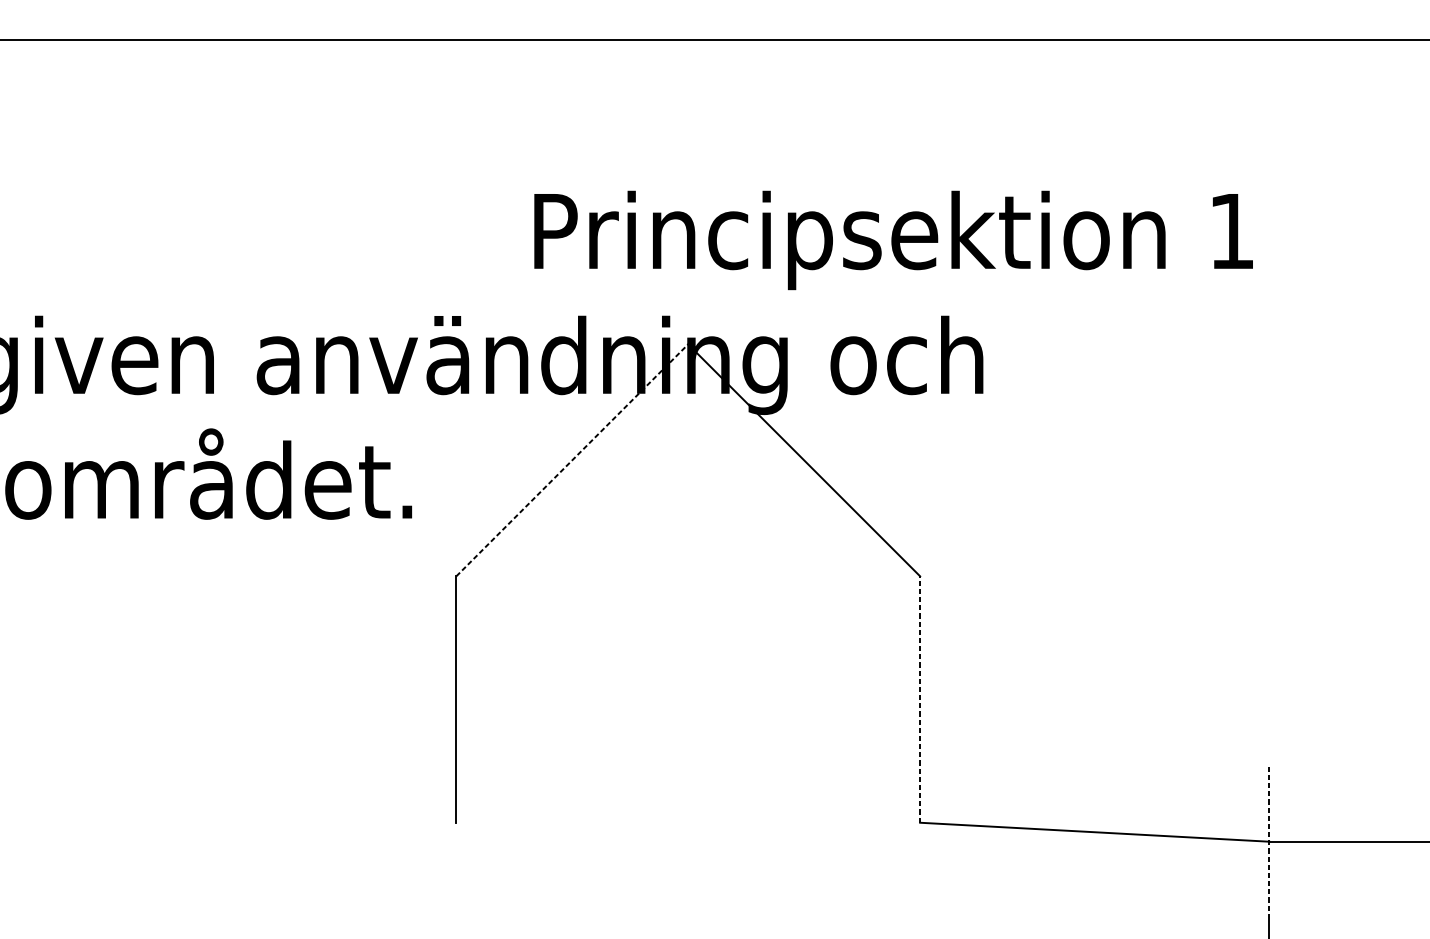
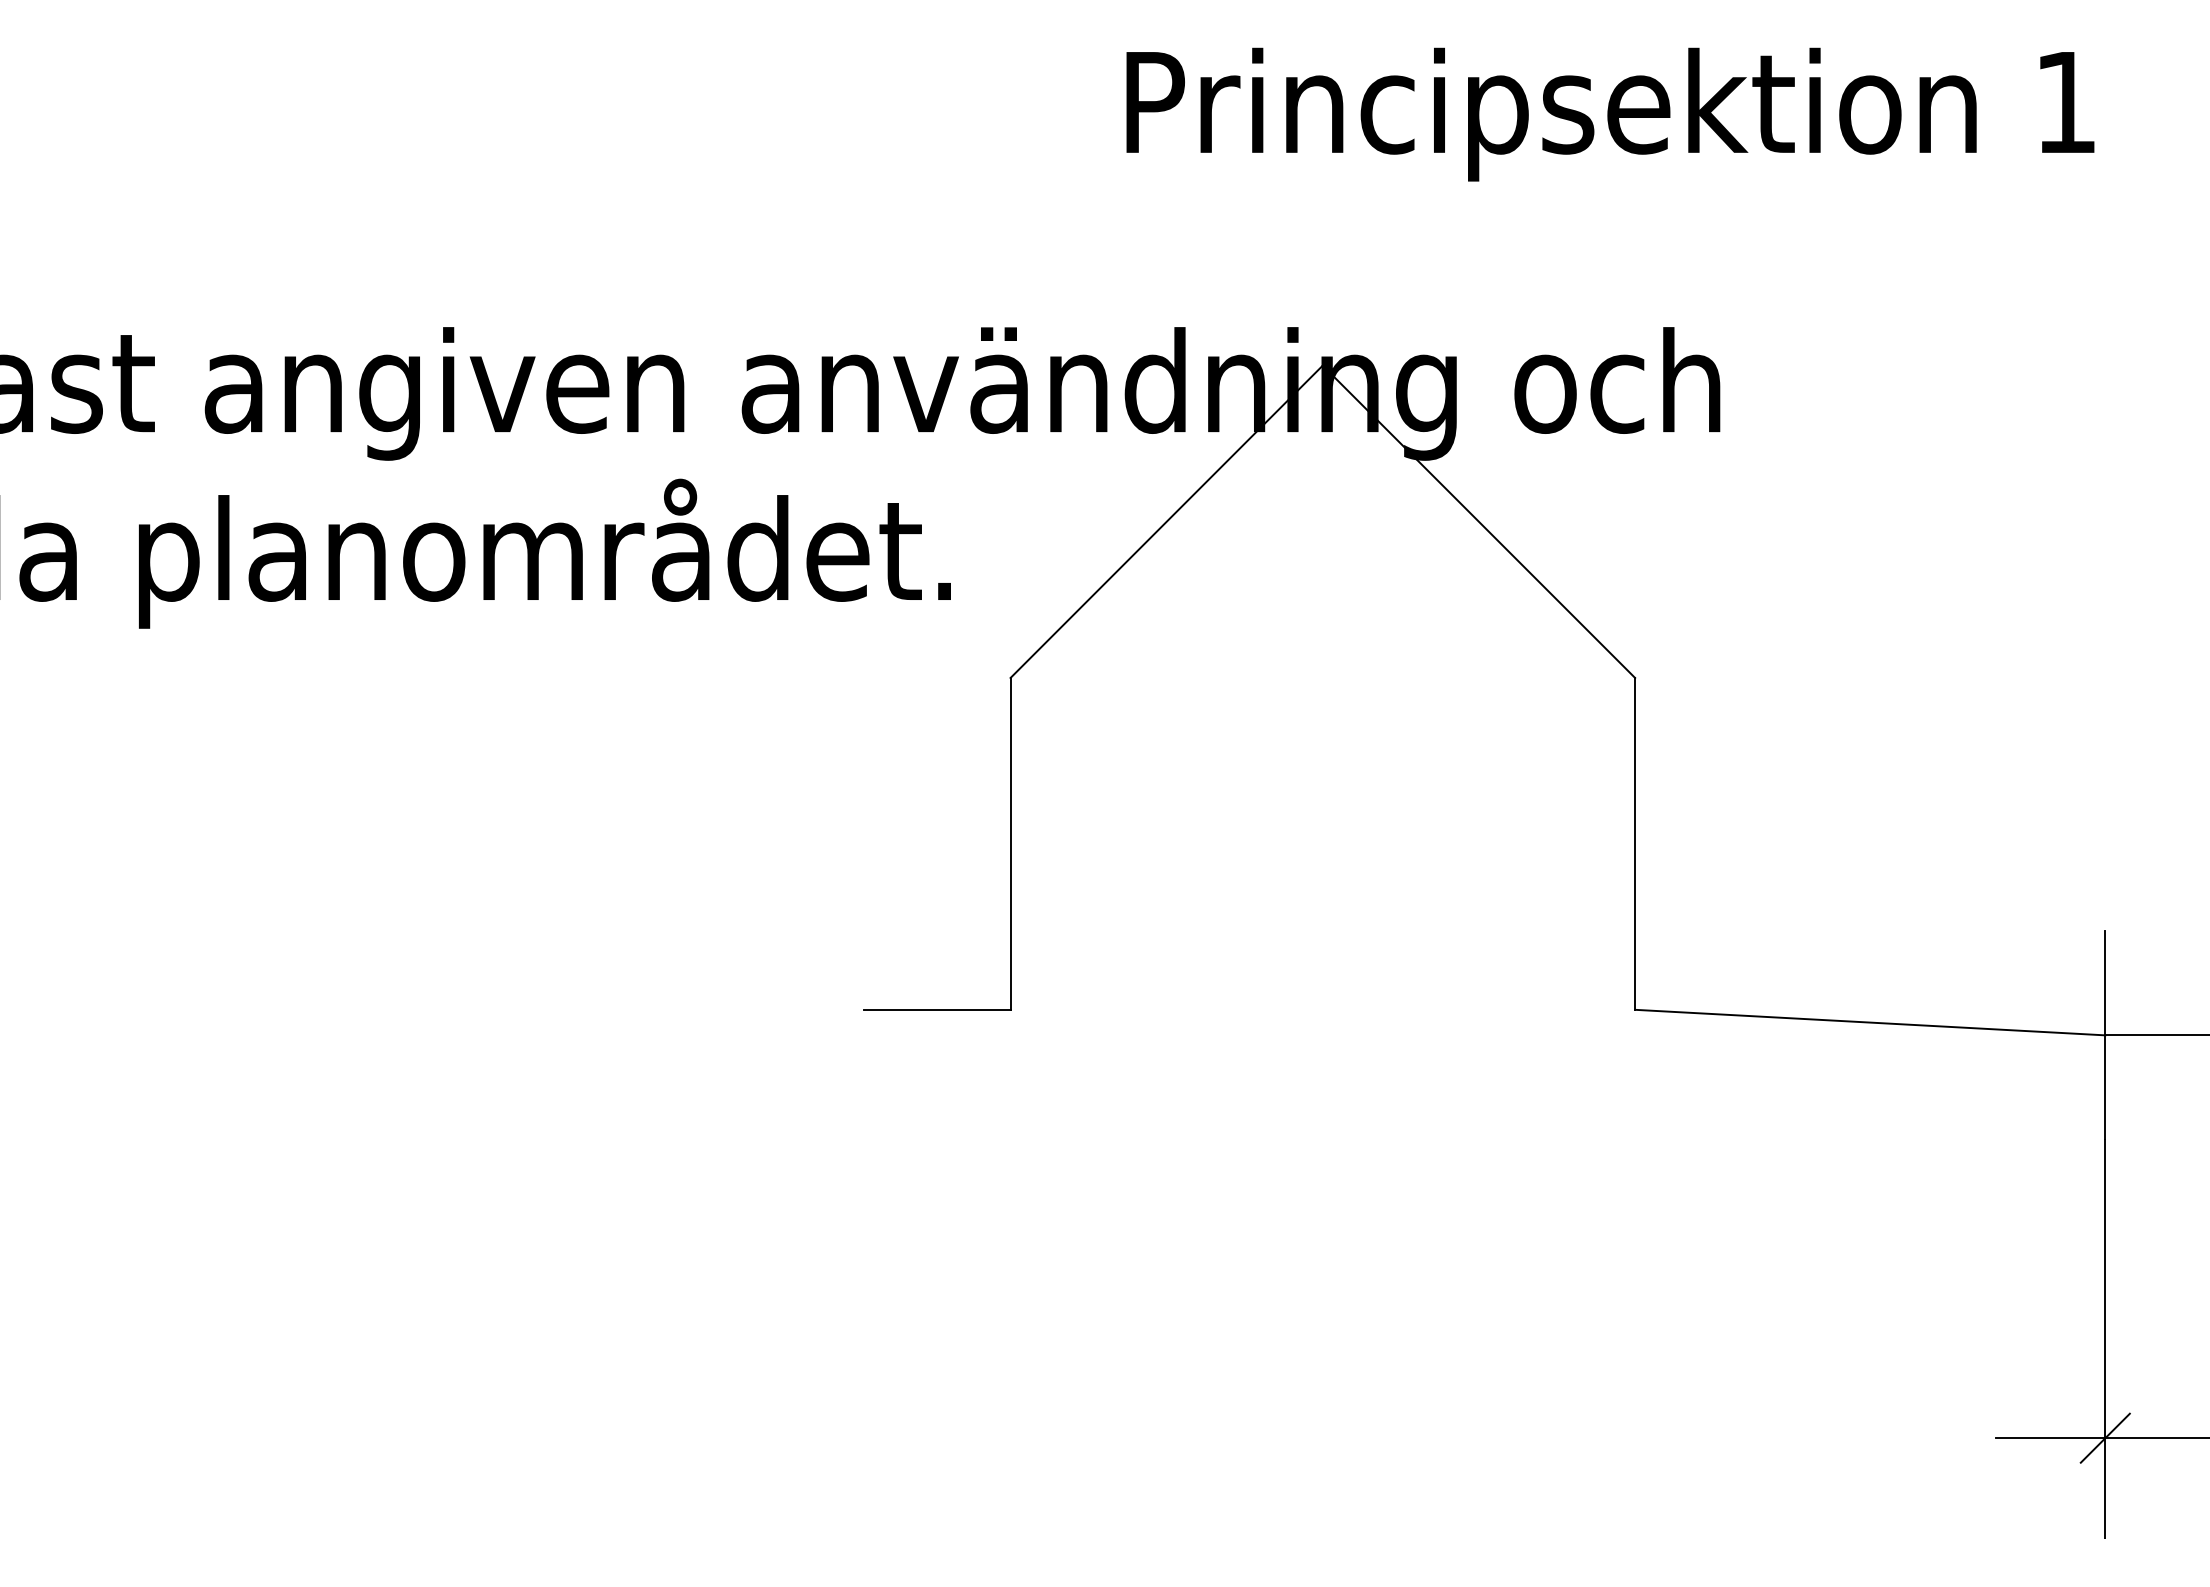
text: (893, 240) -> (1610, 114), moved
line: (572, 460) -> (1166, 521), dashed -> solid
line: (920, 699) -> (1635, 843), dashed -> solid
line: (401, 822) -> (936, 1009), added
line: (1269, 841) -> (2105, 1034), dashed -> solid

